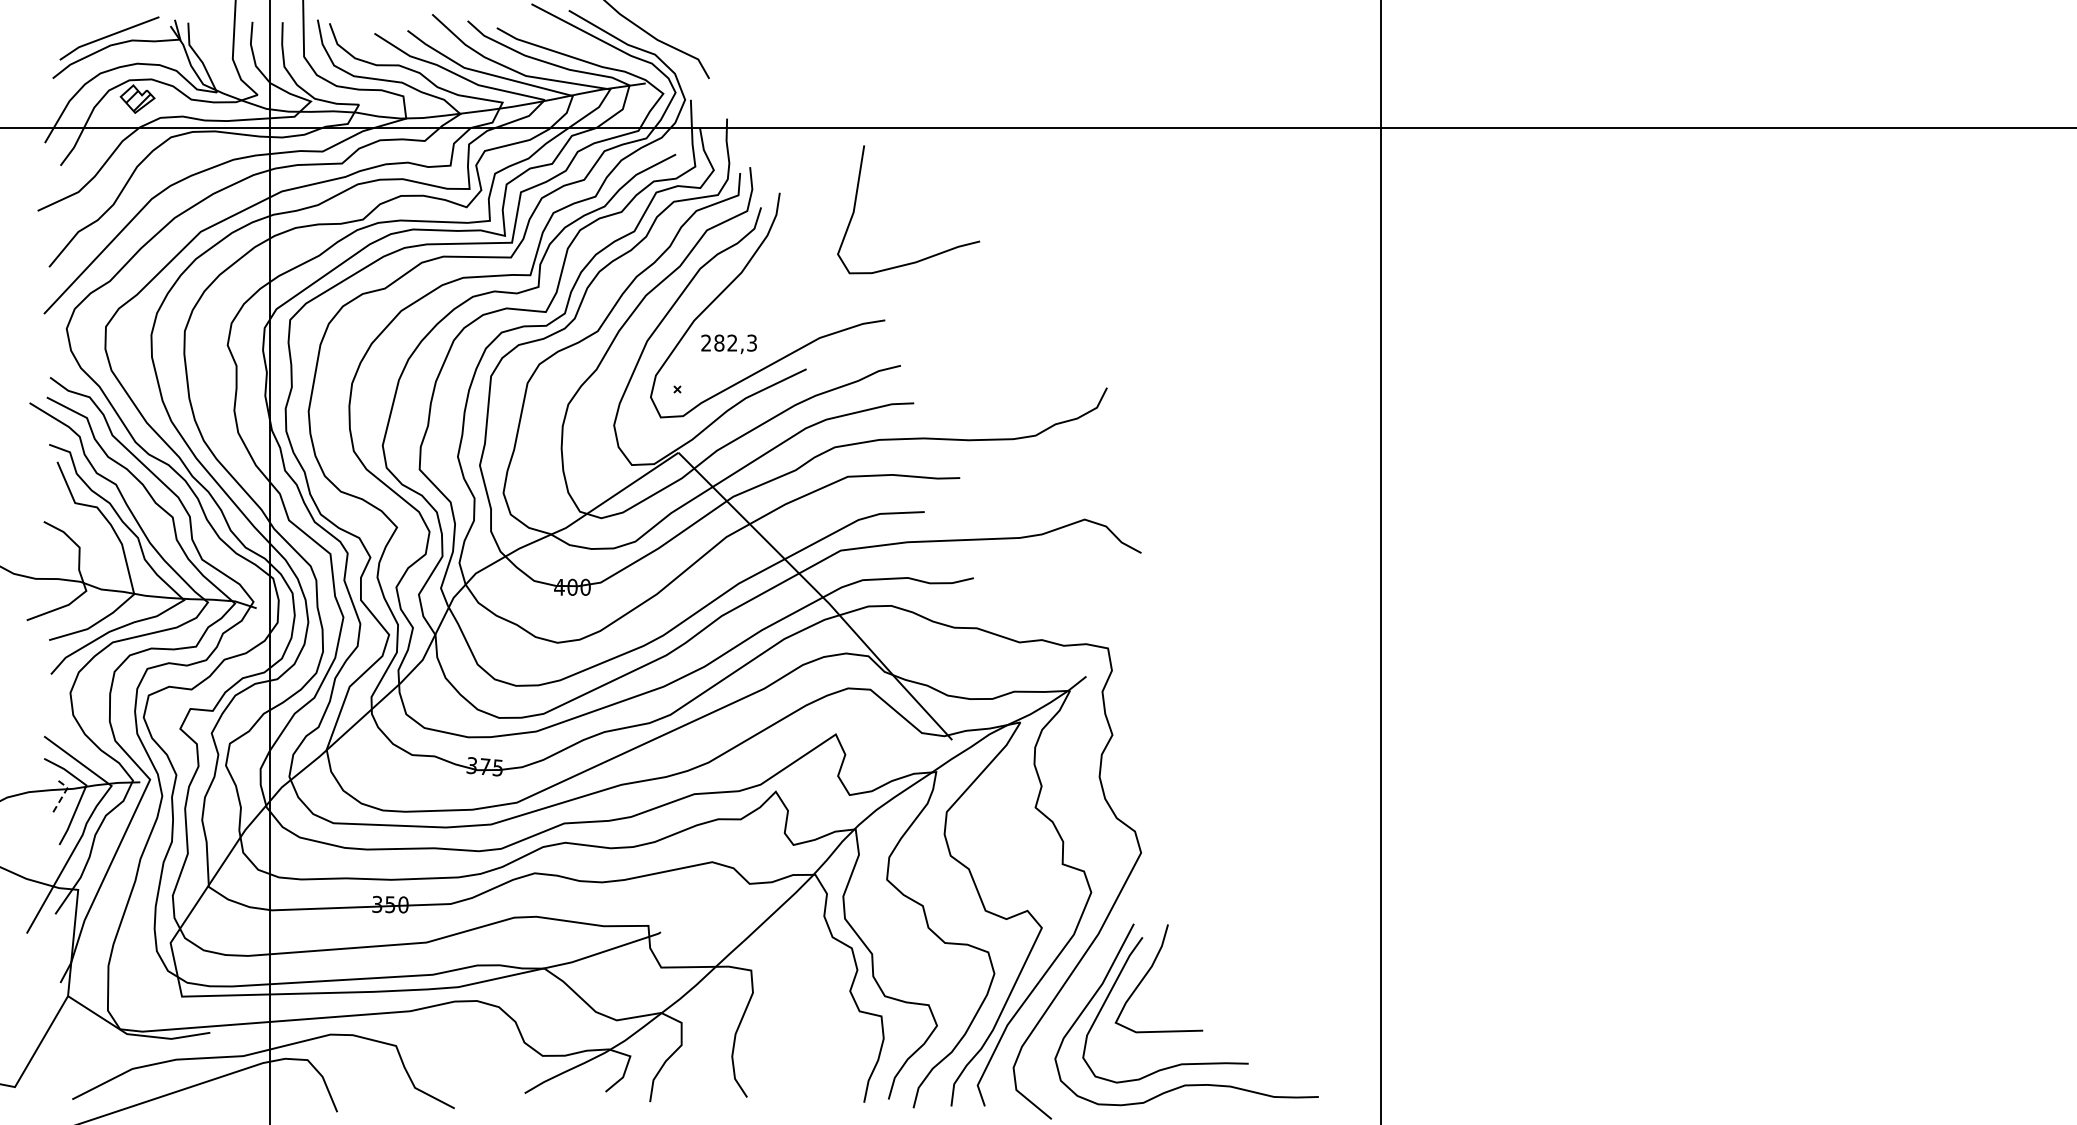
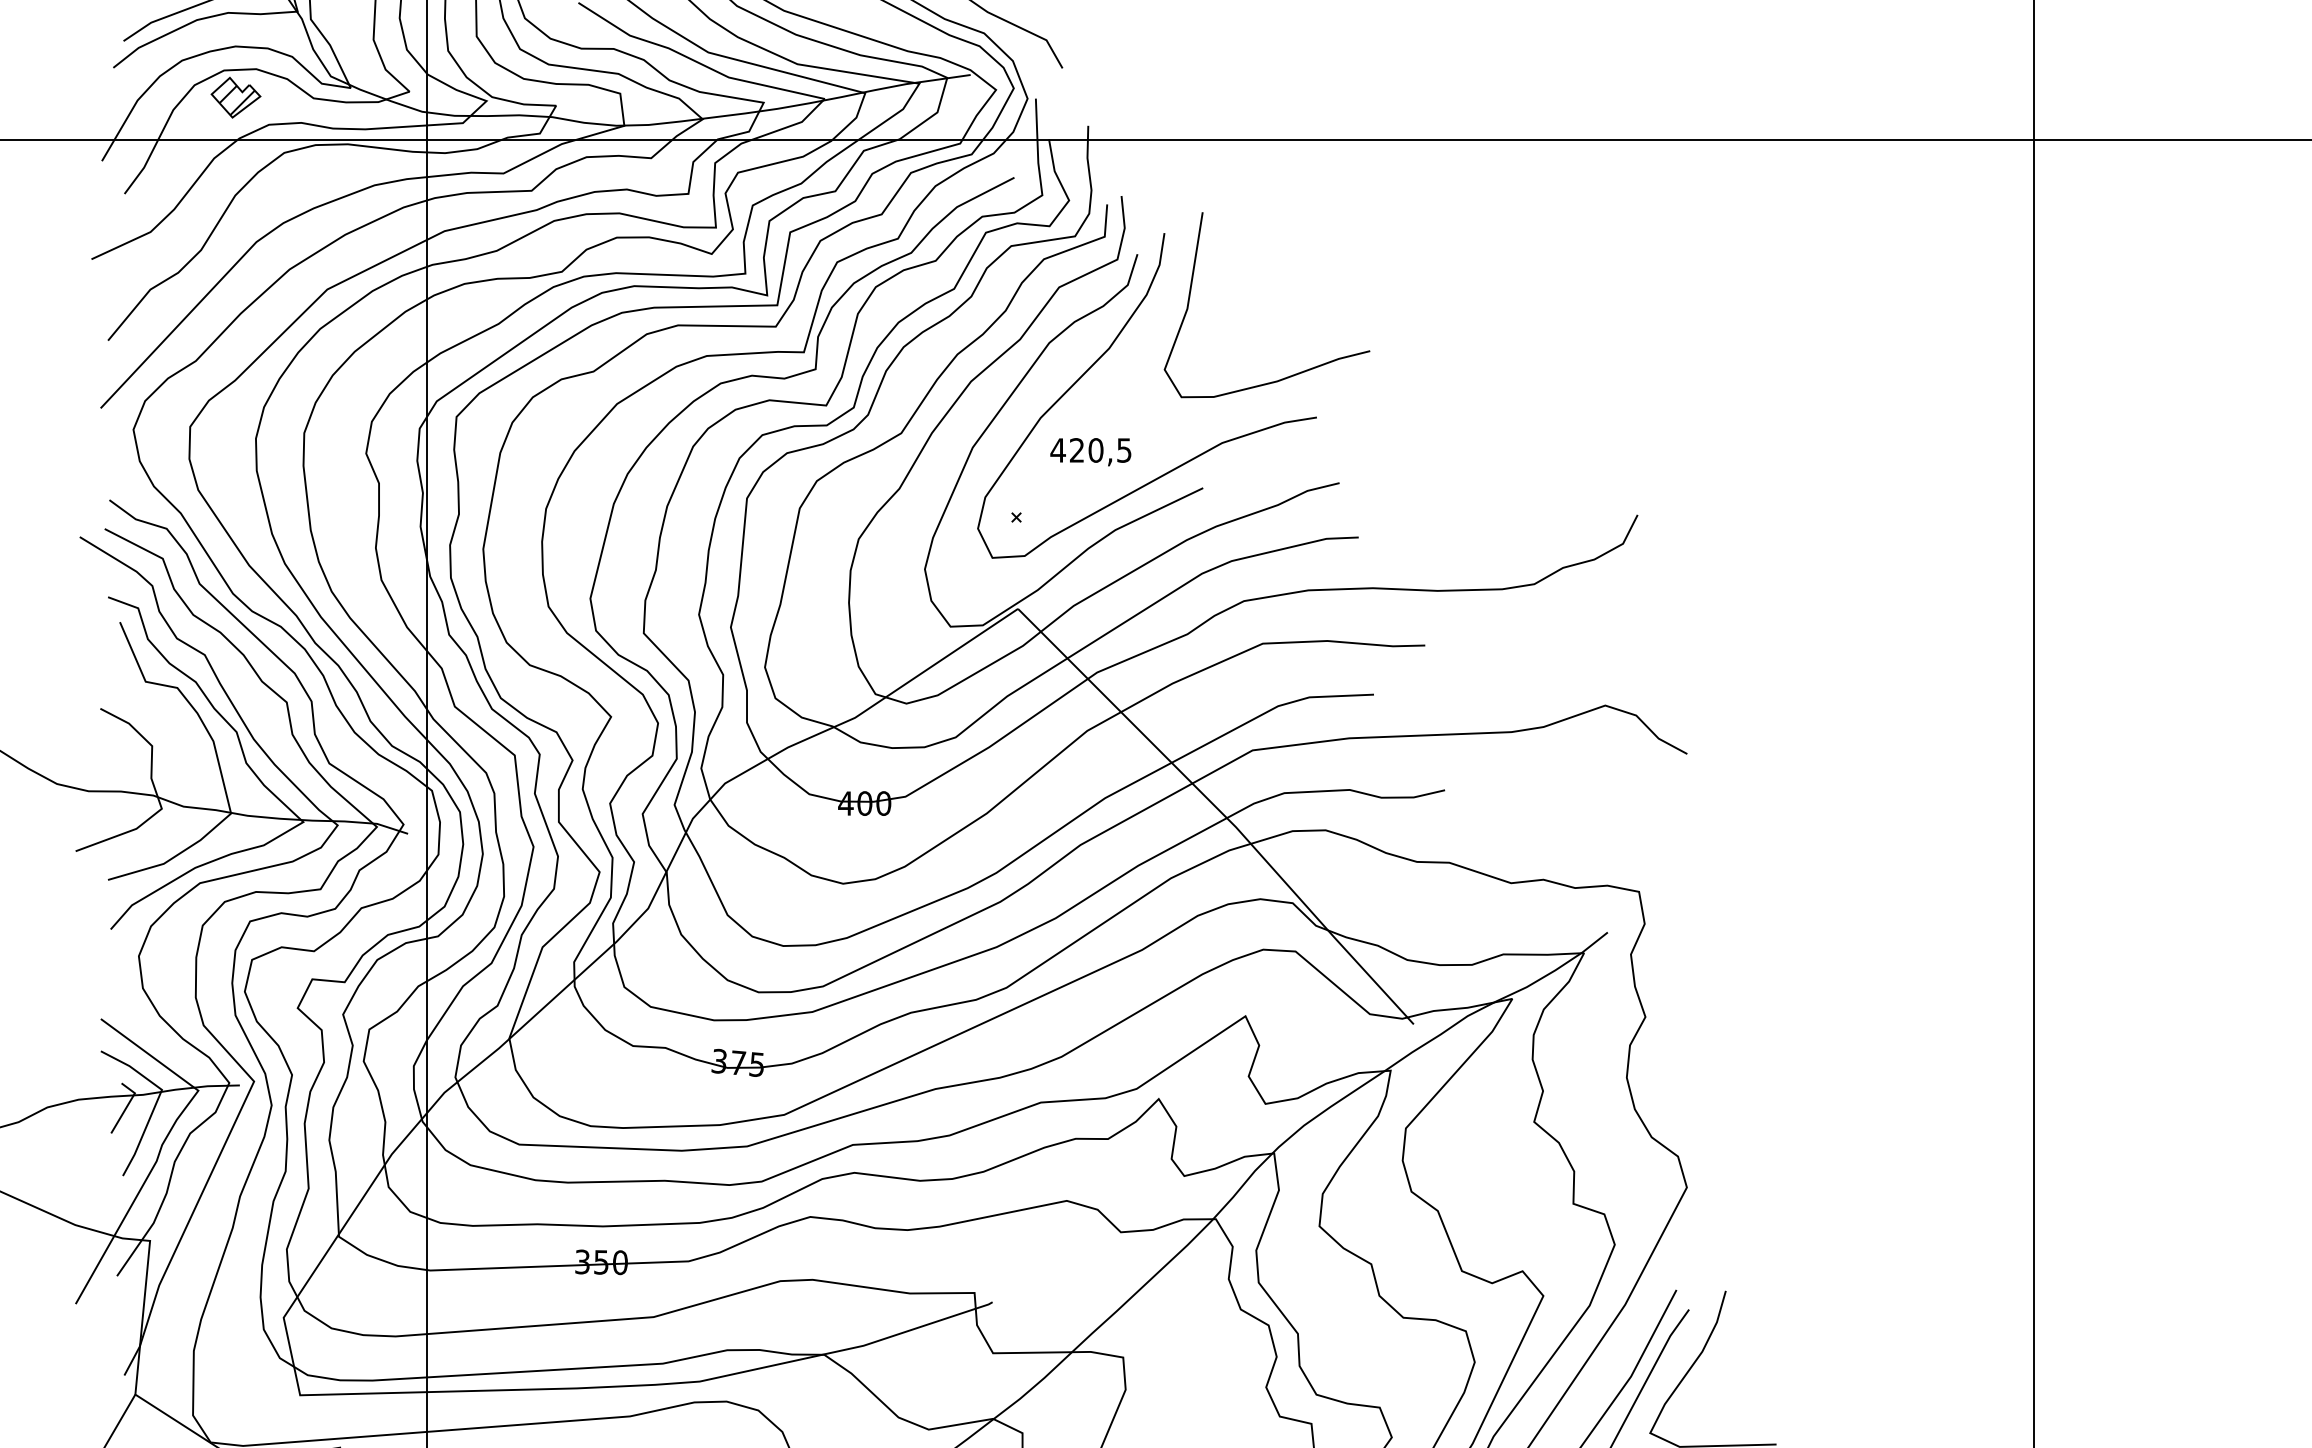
curve: (925, 257) -> (1291, 374), moved
text: (728, 342) -> (1090, 449), 282,3 -> 420,5
line: (62, 796) -> (127, 1105), dashed -> solid

